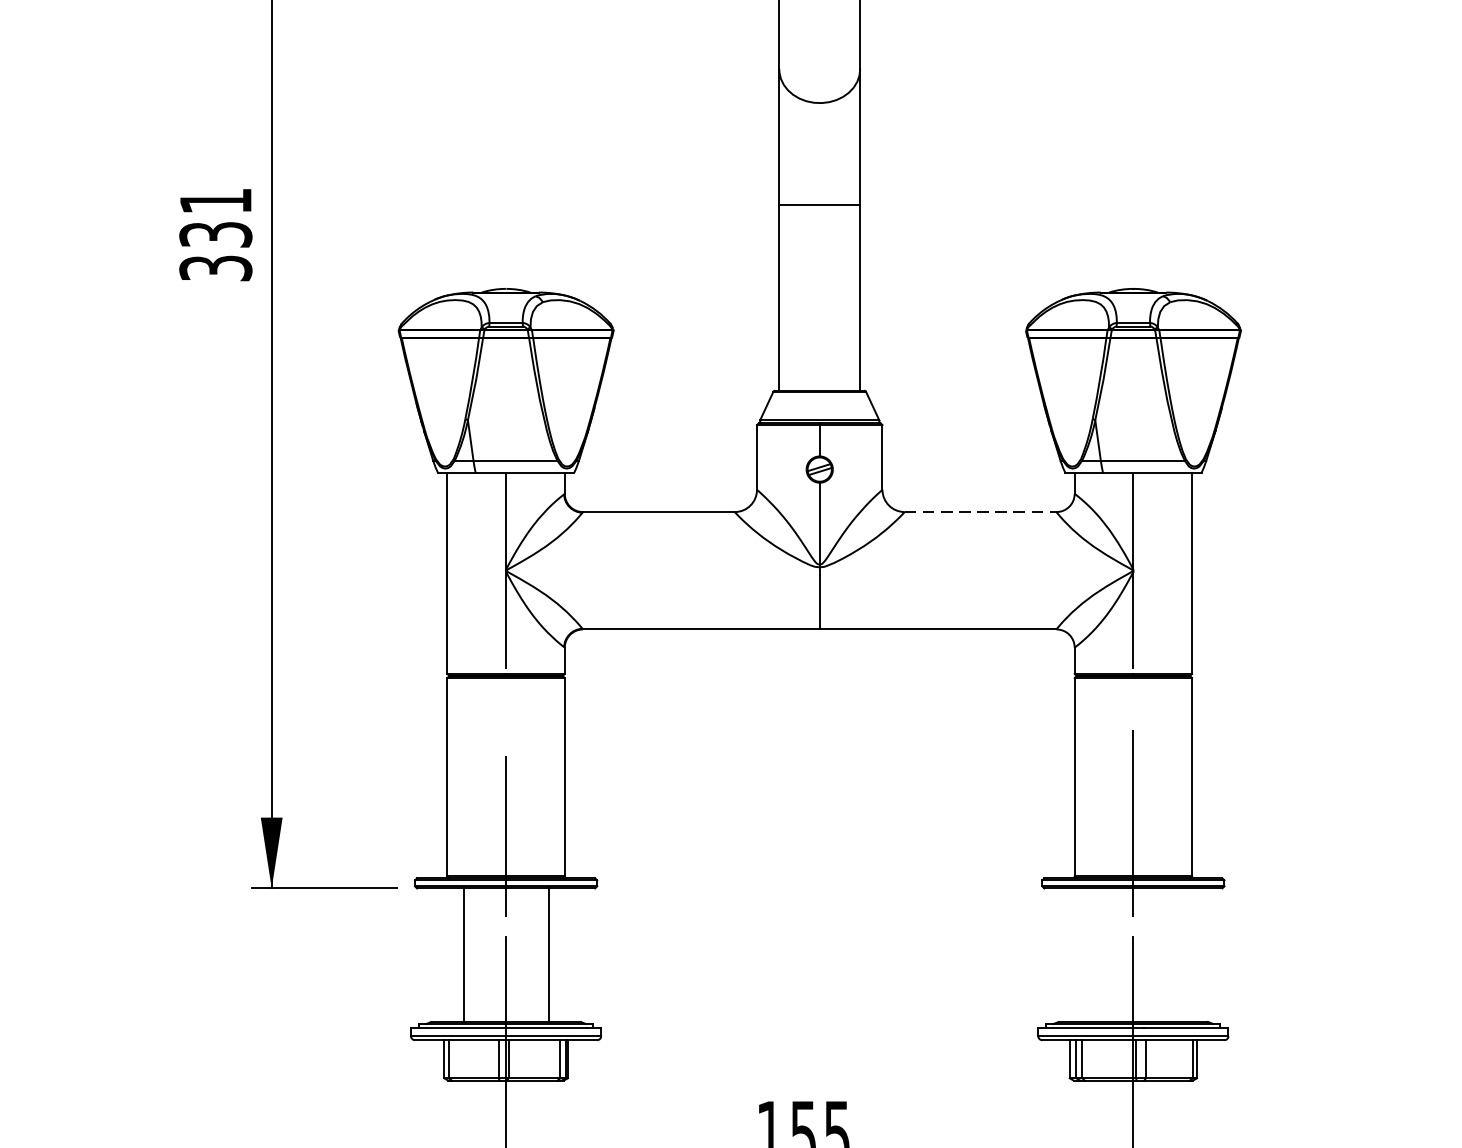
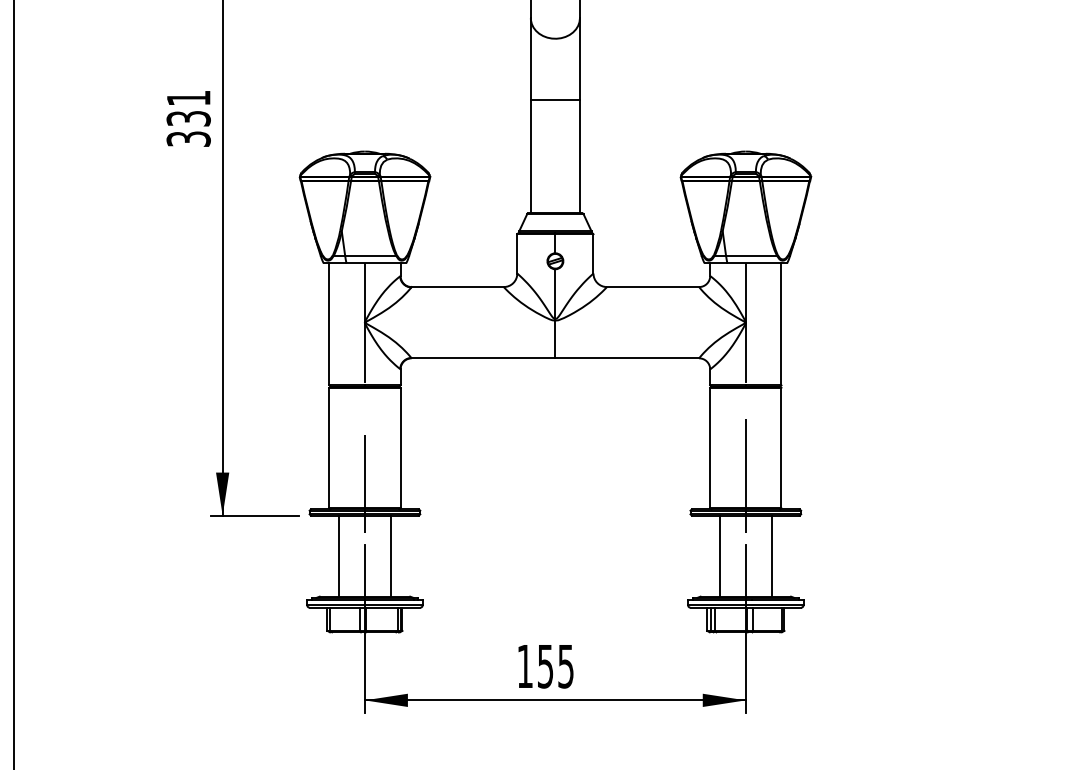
line: (981, 512) -> (653, 287), dashed -> solid
line: (1091, 954) -> (720, 555), added
line: (1175, 954) -> (771, 555), added

